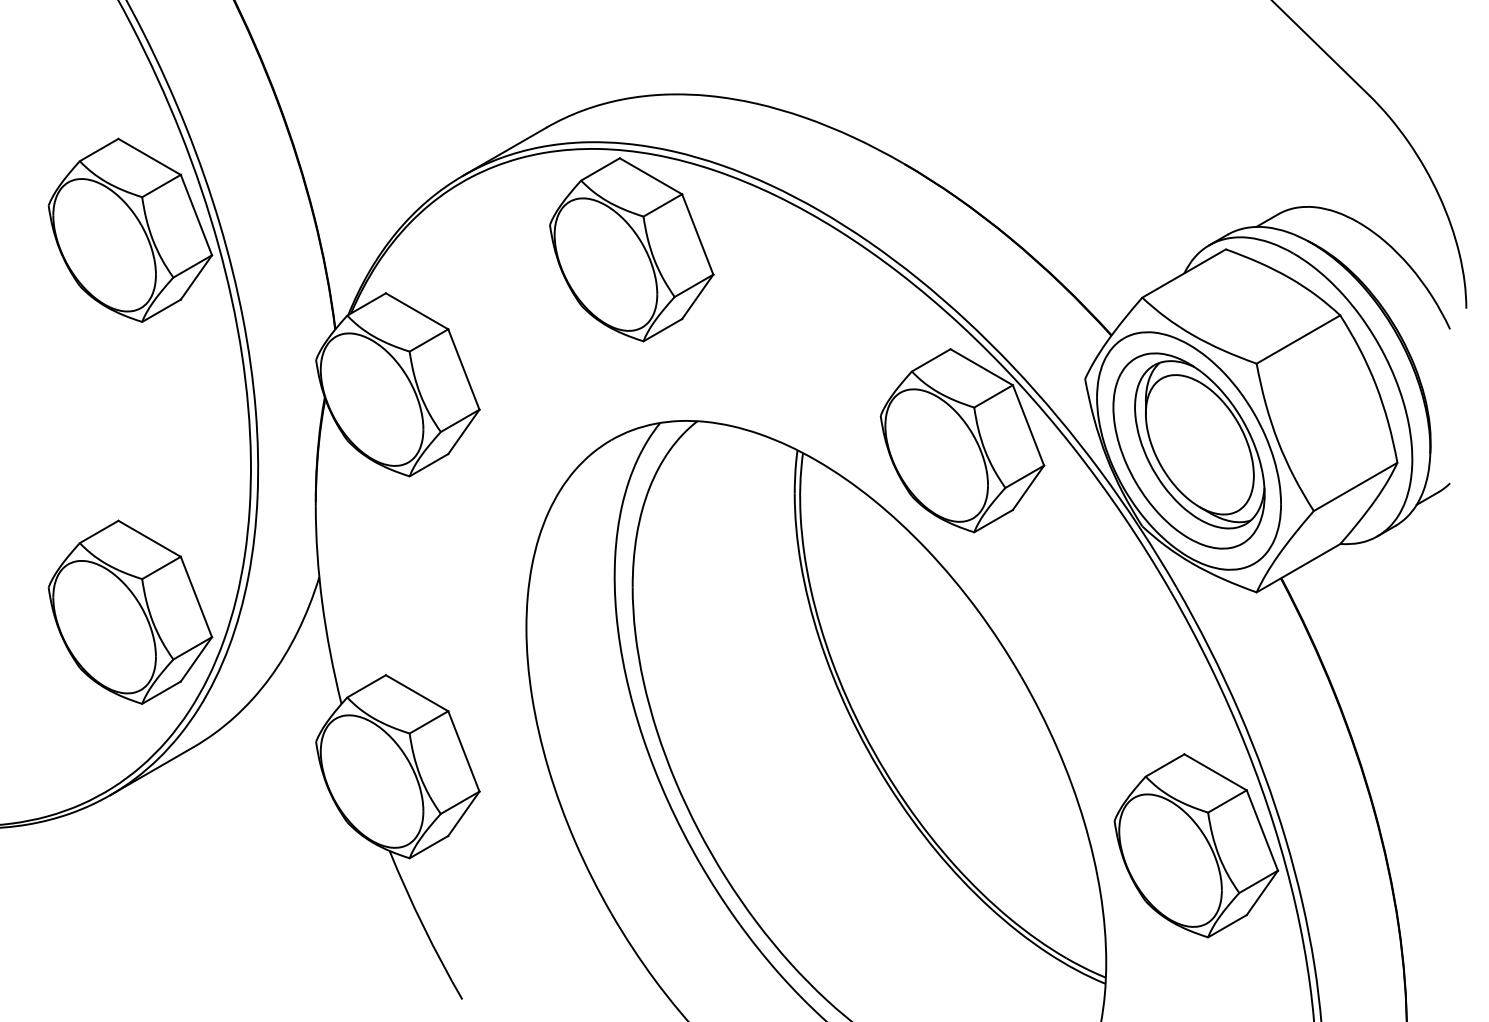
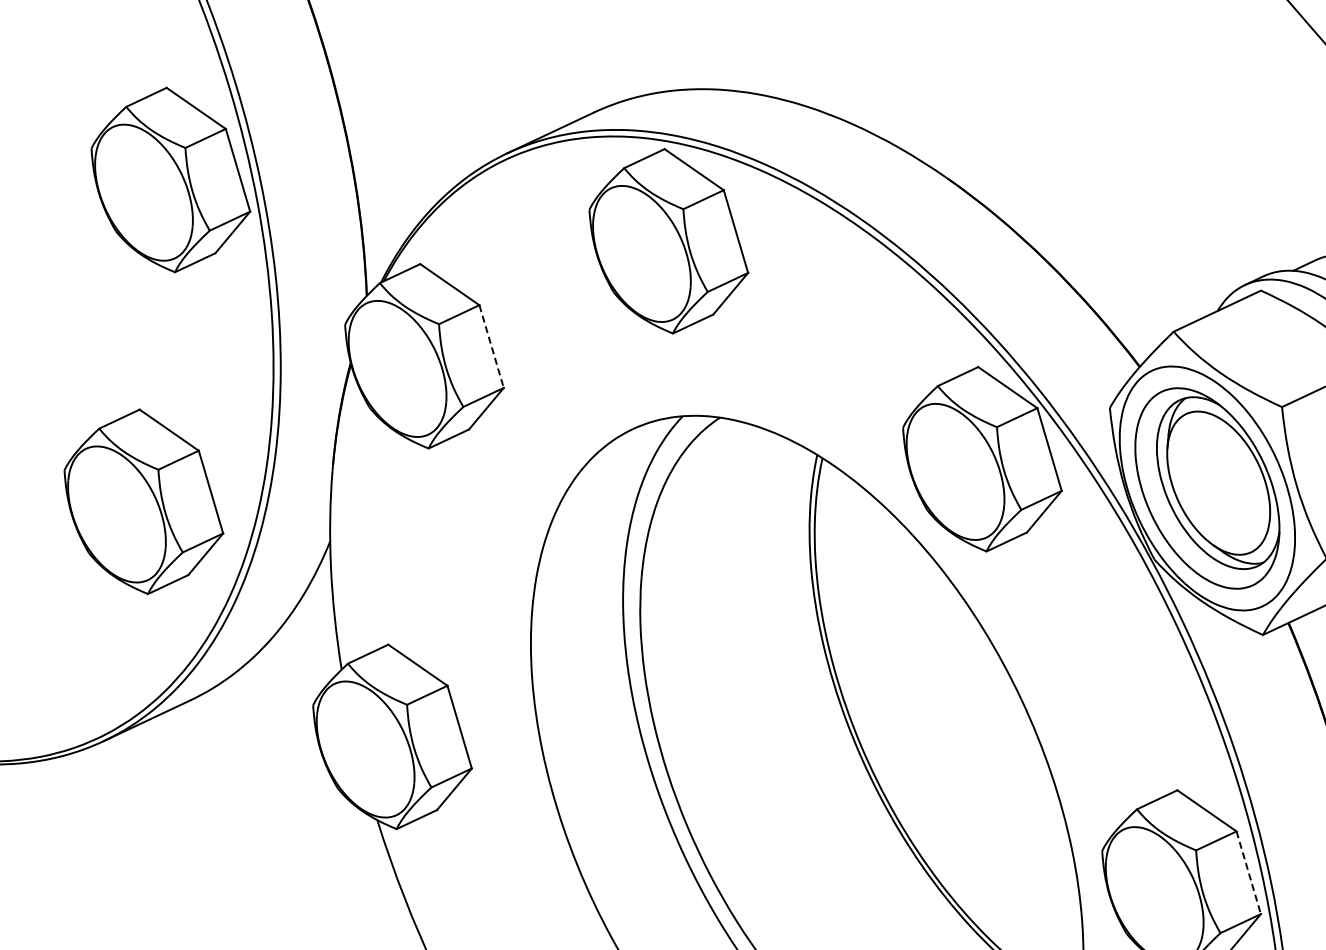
line: (464, 369) -> (492, 346), solid -> dashed
part: (130, 611) -> (144, 501), moved
line: (1262, 830) -> (1248, 872), solid -> dashed

